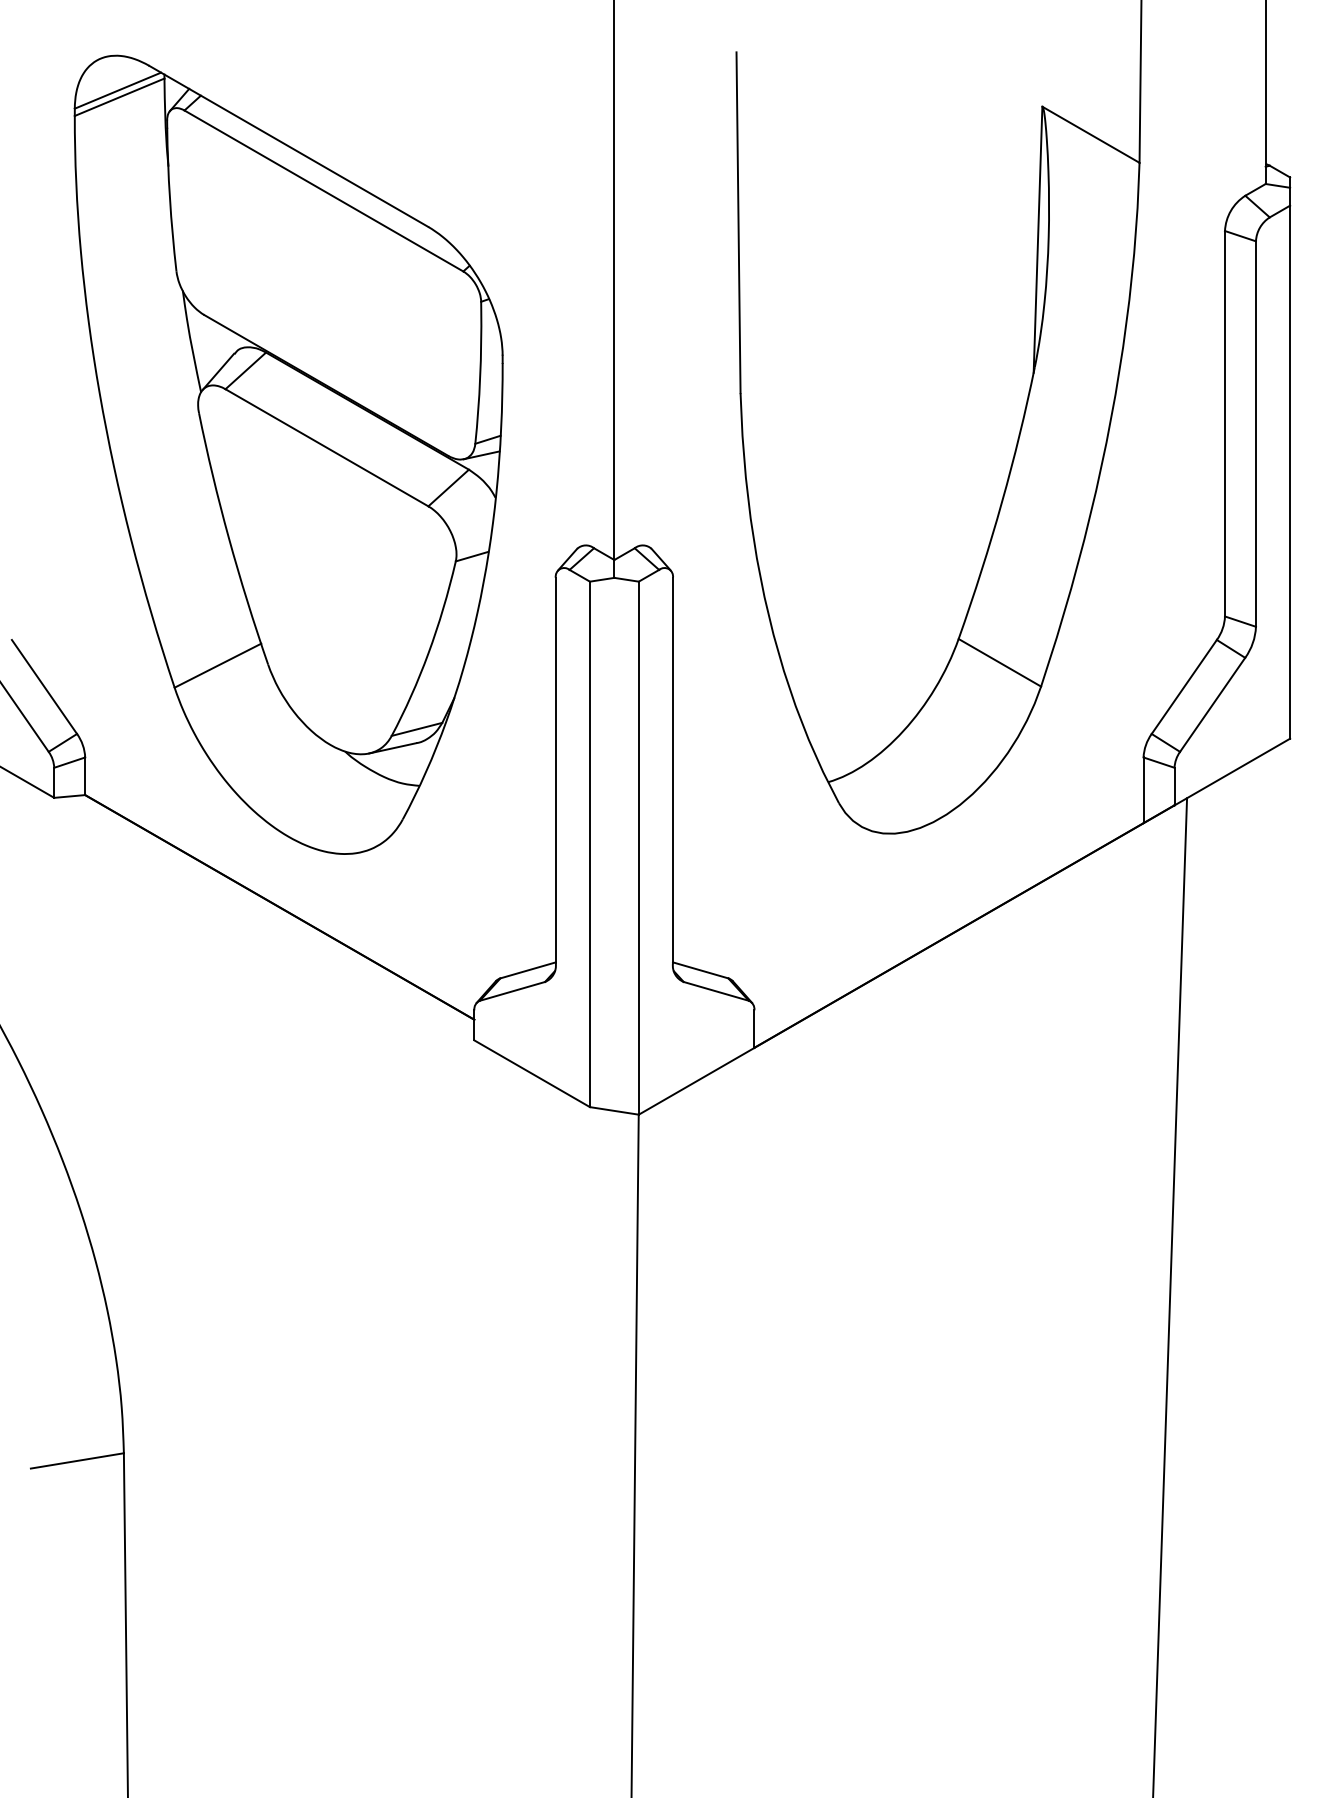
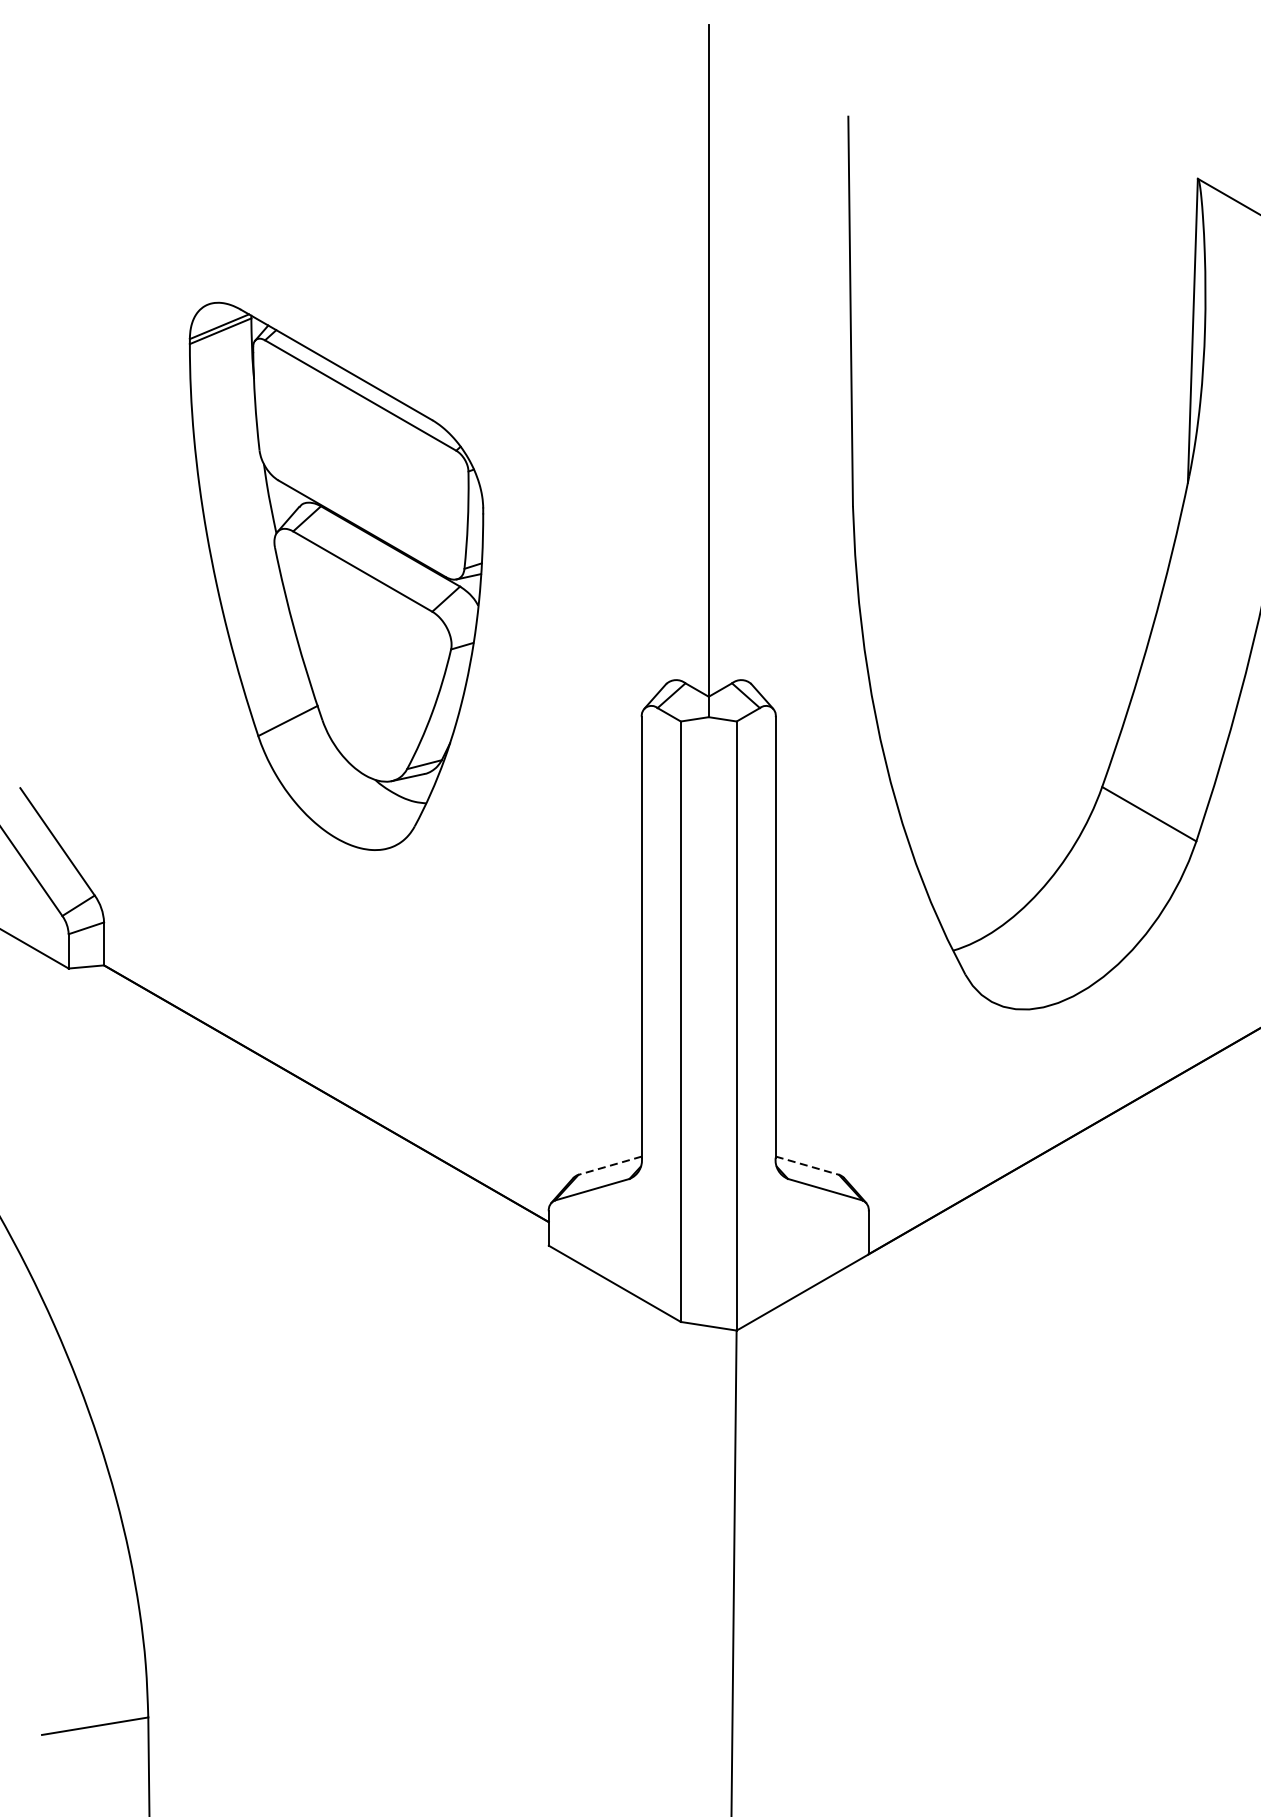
part: (288, 454) -> (336, 576), size x0.6
line: (528, 970) -> (610, 1165), solid -> dashed
line: (700, 970) -> (807, 1165), solid -> dashed

